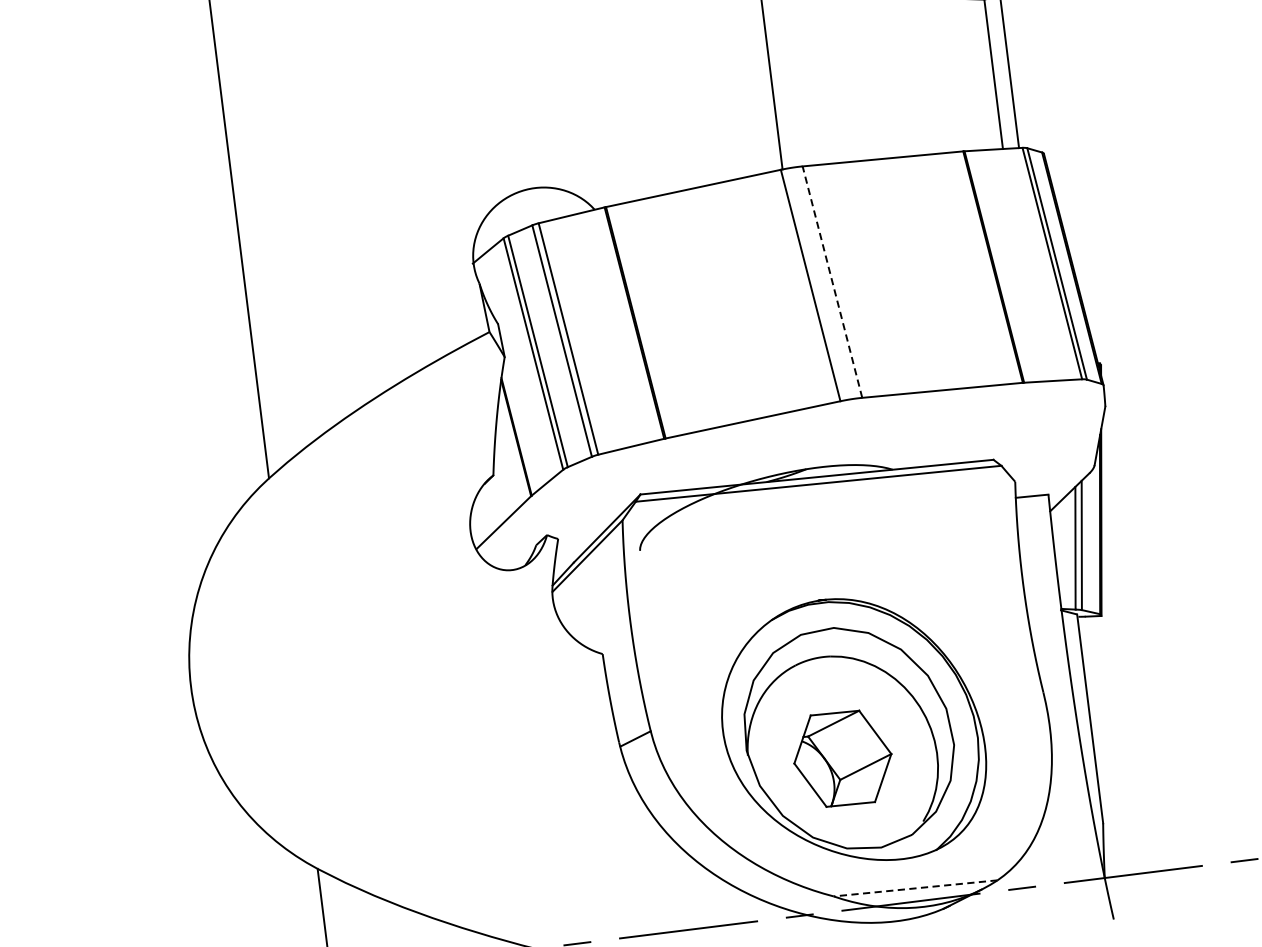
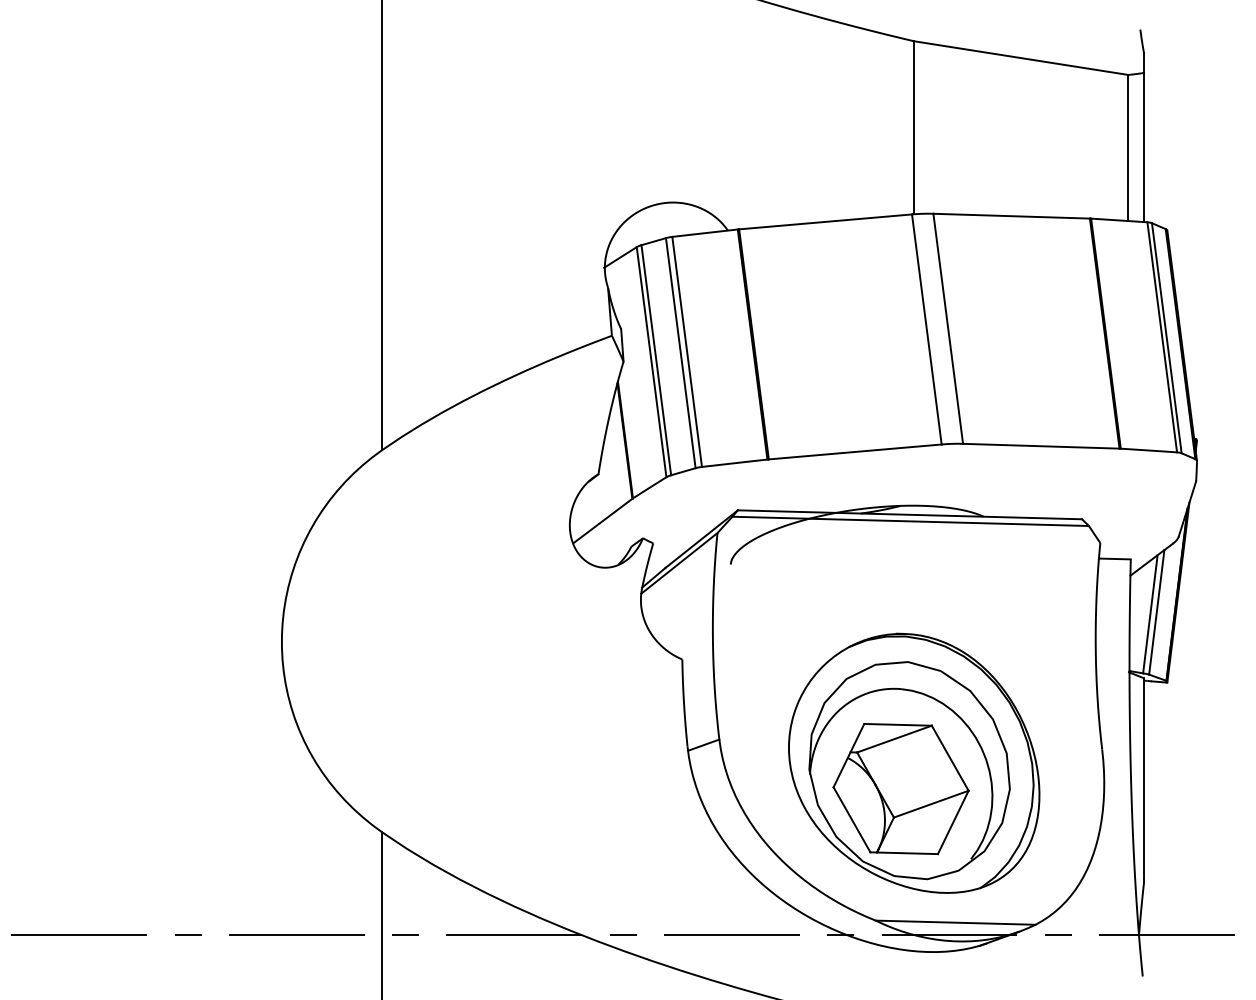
line: (832, 281) -> (948, 328), dashed -> solid
part: (842, 759) -> (900, 789), size x1.43
line: (915, 888) -> (955, 922), dashed -> solid

